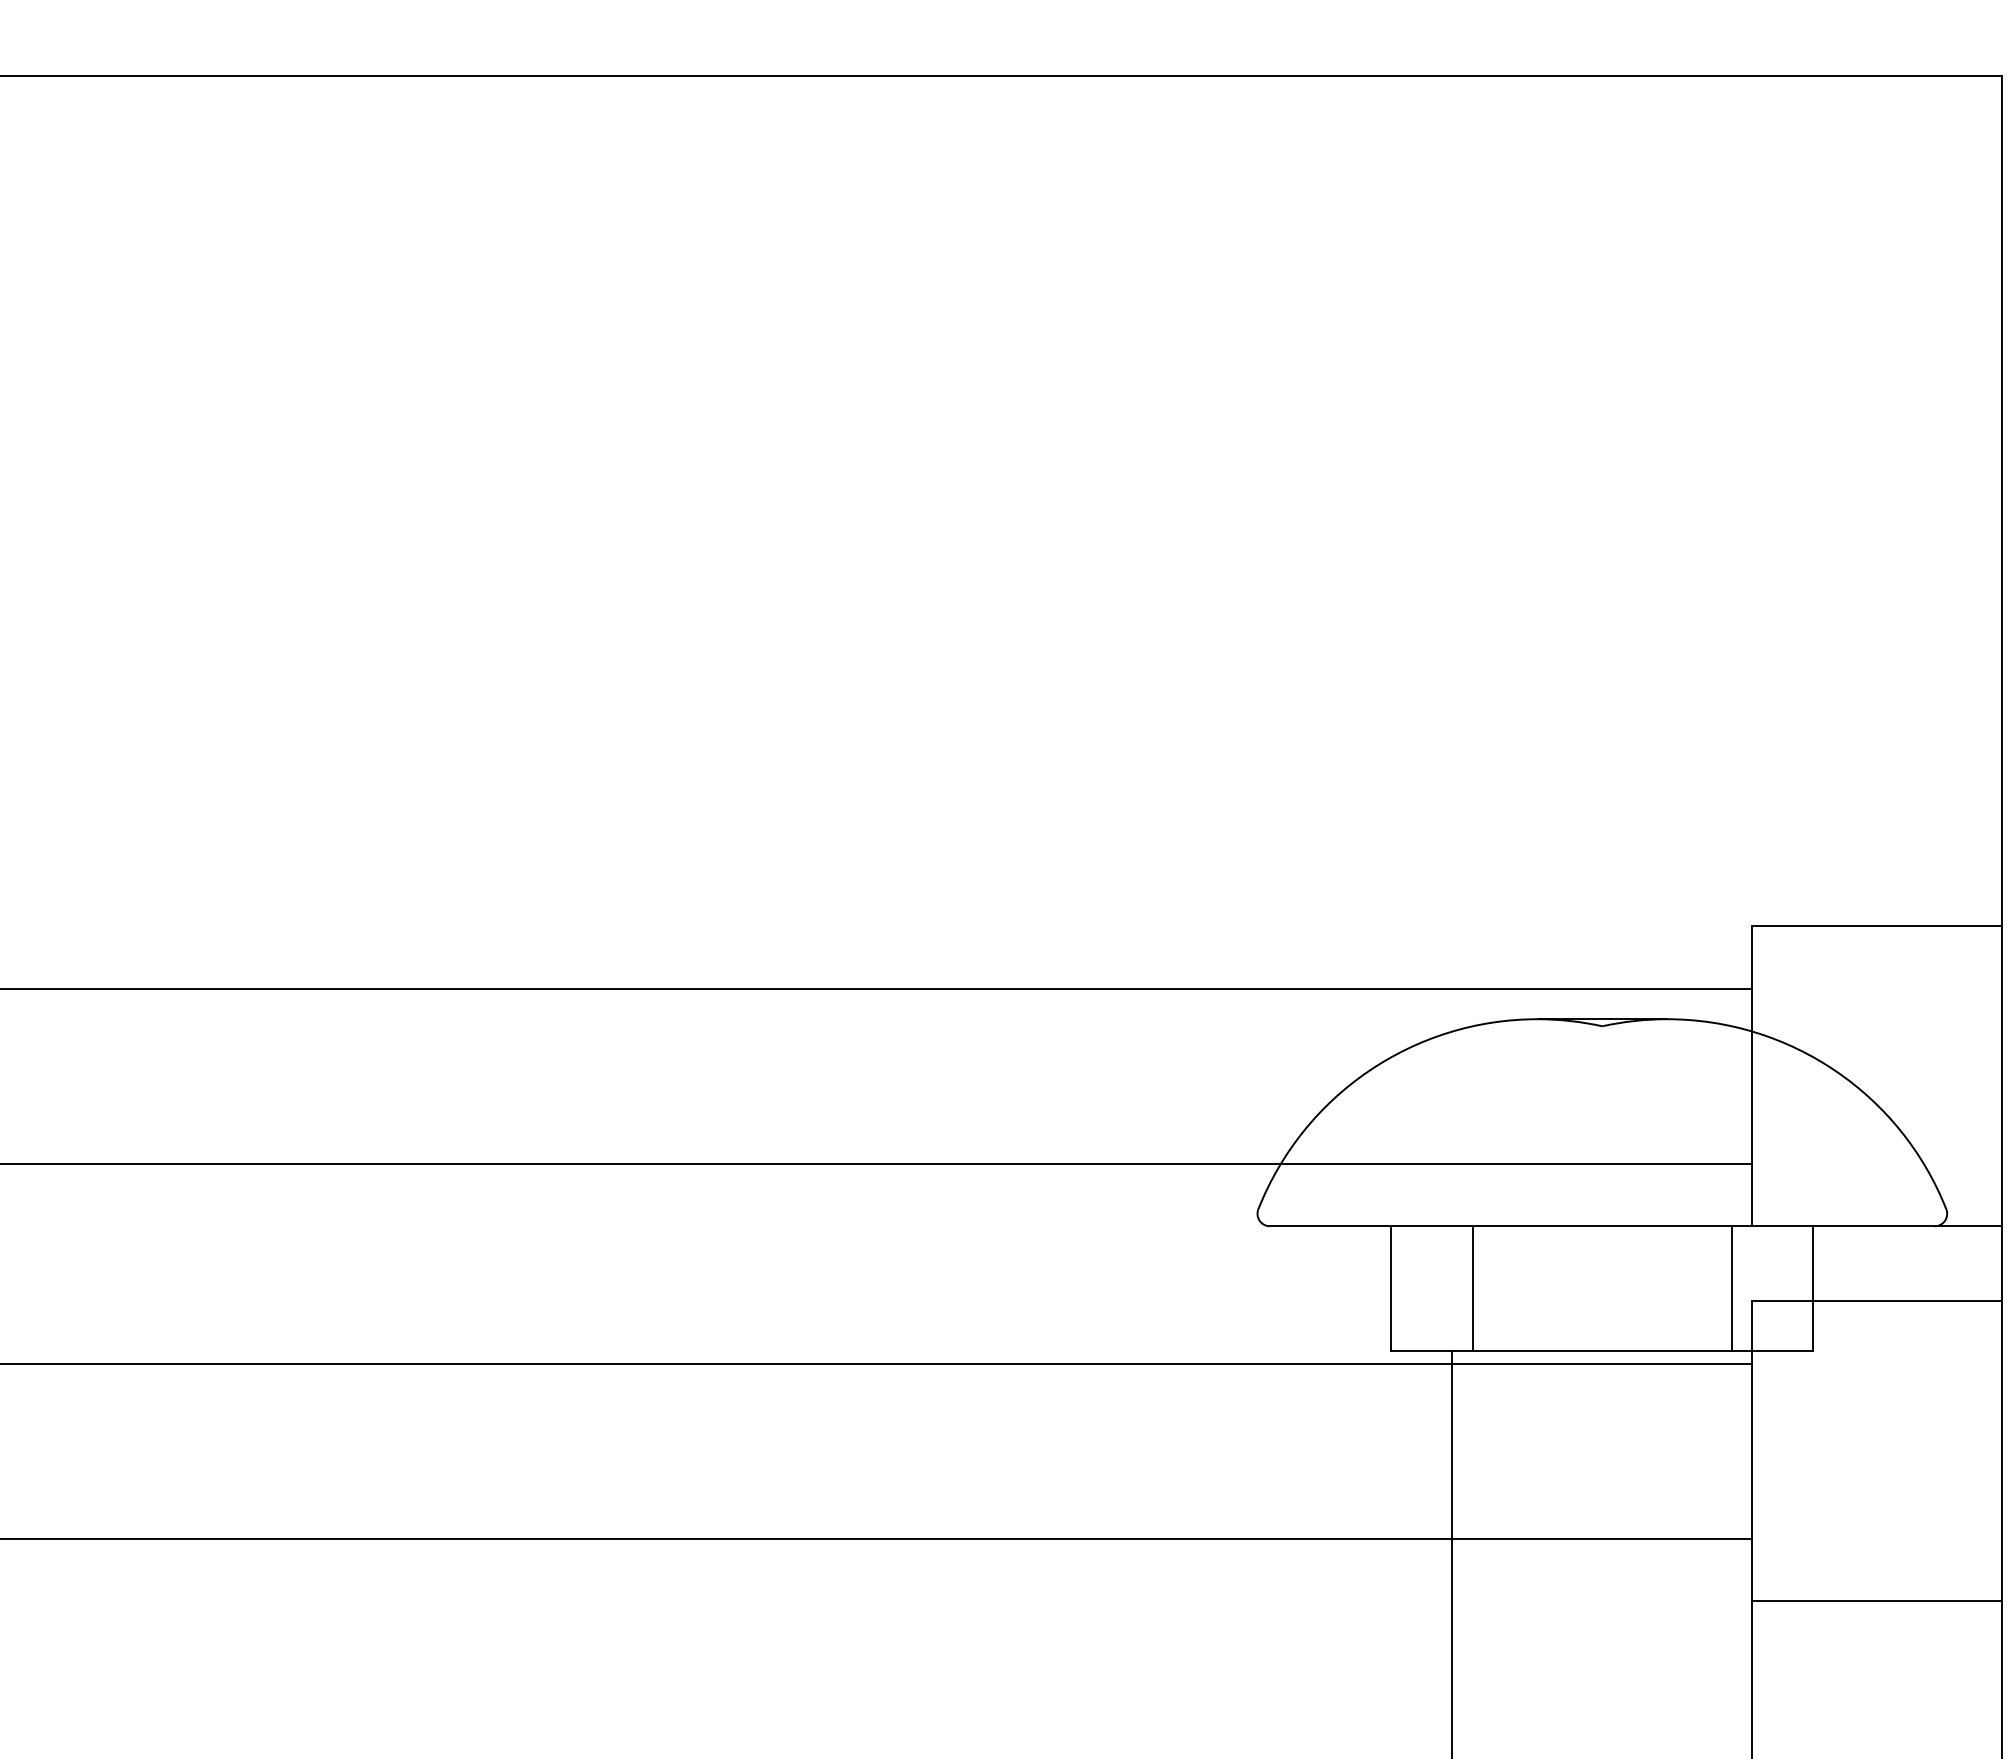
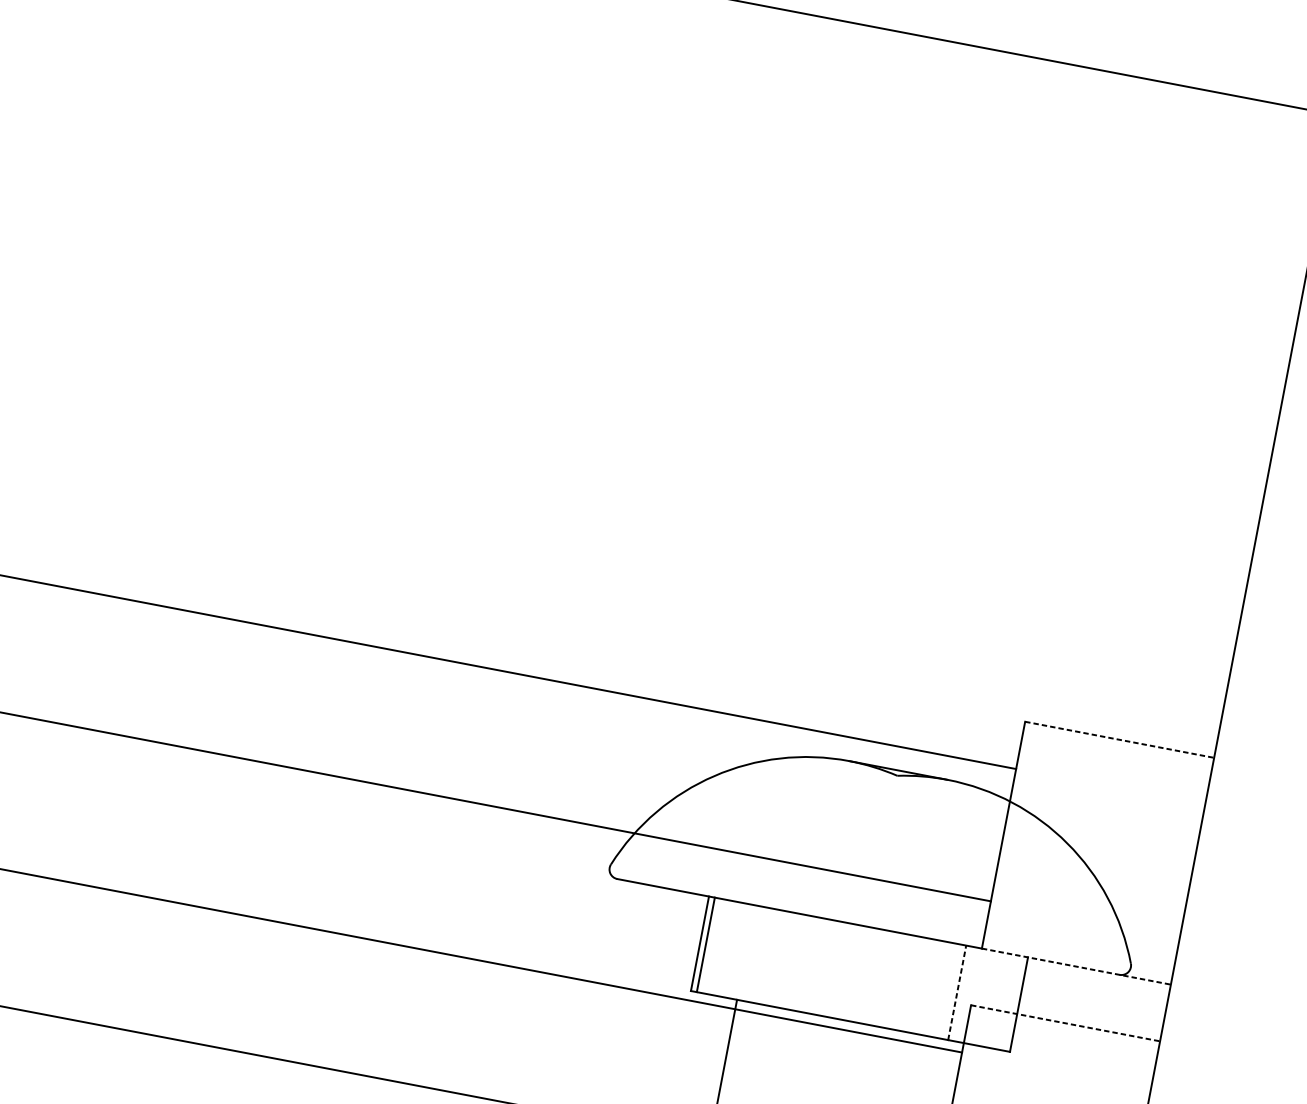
line: (1877, 926) -> (1119, 740), solid -> dashed
line: (1877, 1226) -> (1076, 966), solid -> dashed
line: (1473, 1288) -> (706, 944), moved
line: (1731, 1288) -> (957, 992), solid -> dashed
line: (1877, 1301) -> (1065, 1023), solid -> dashed

